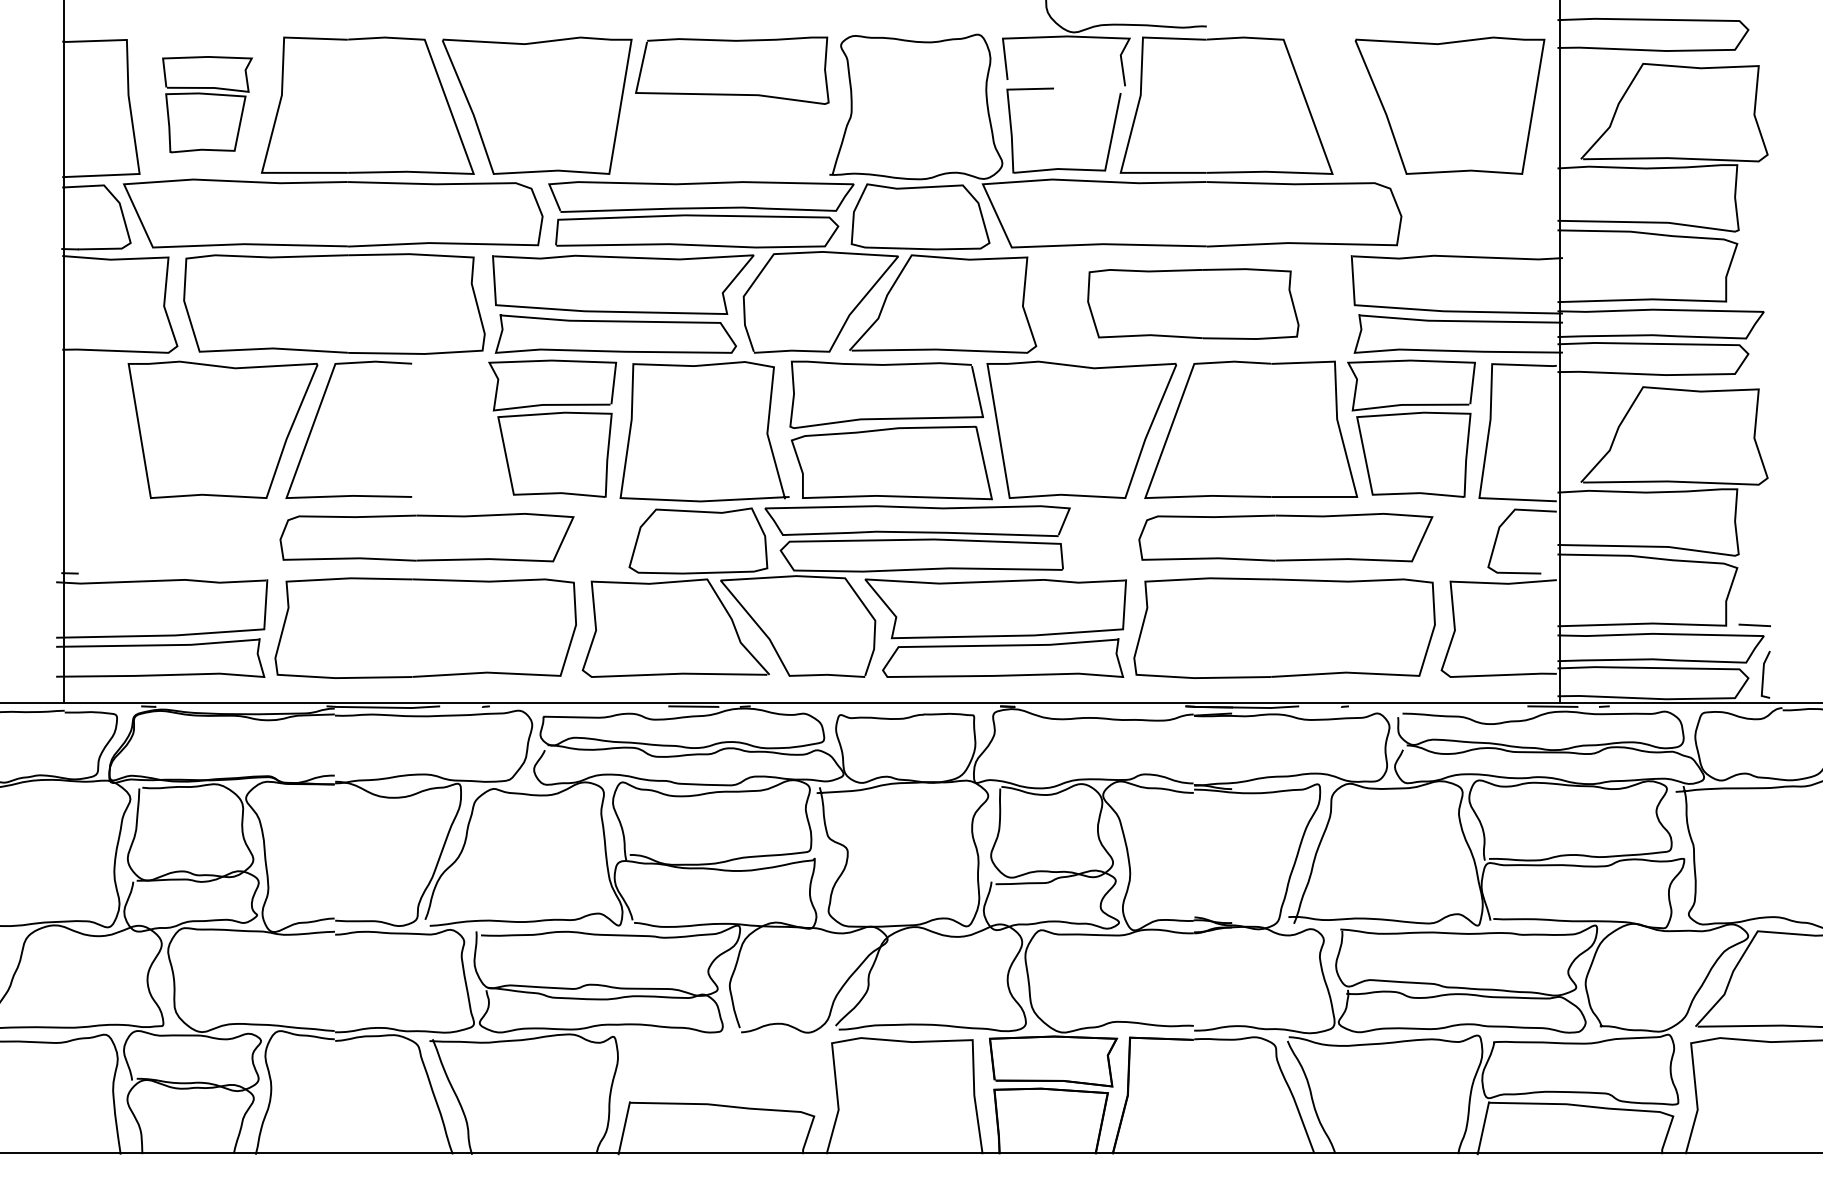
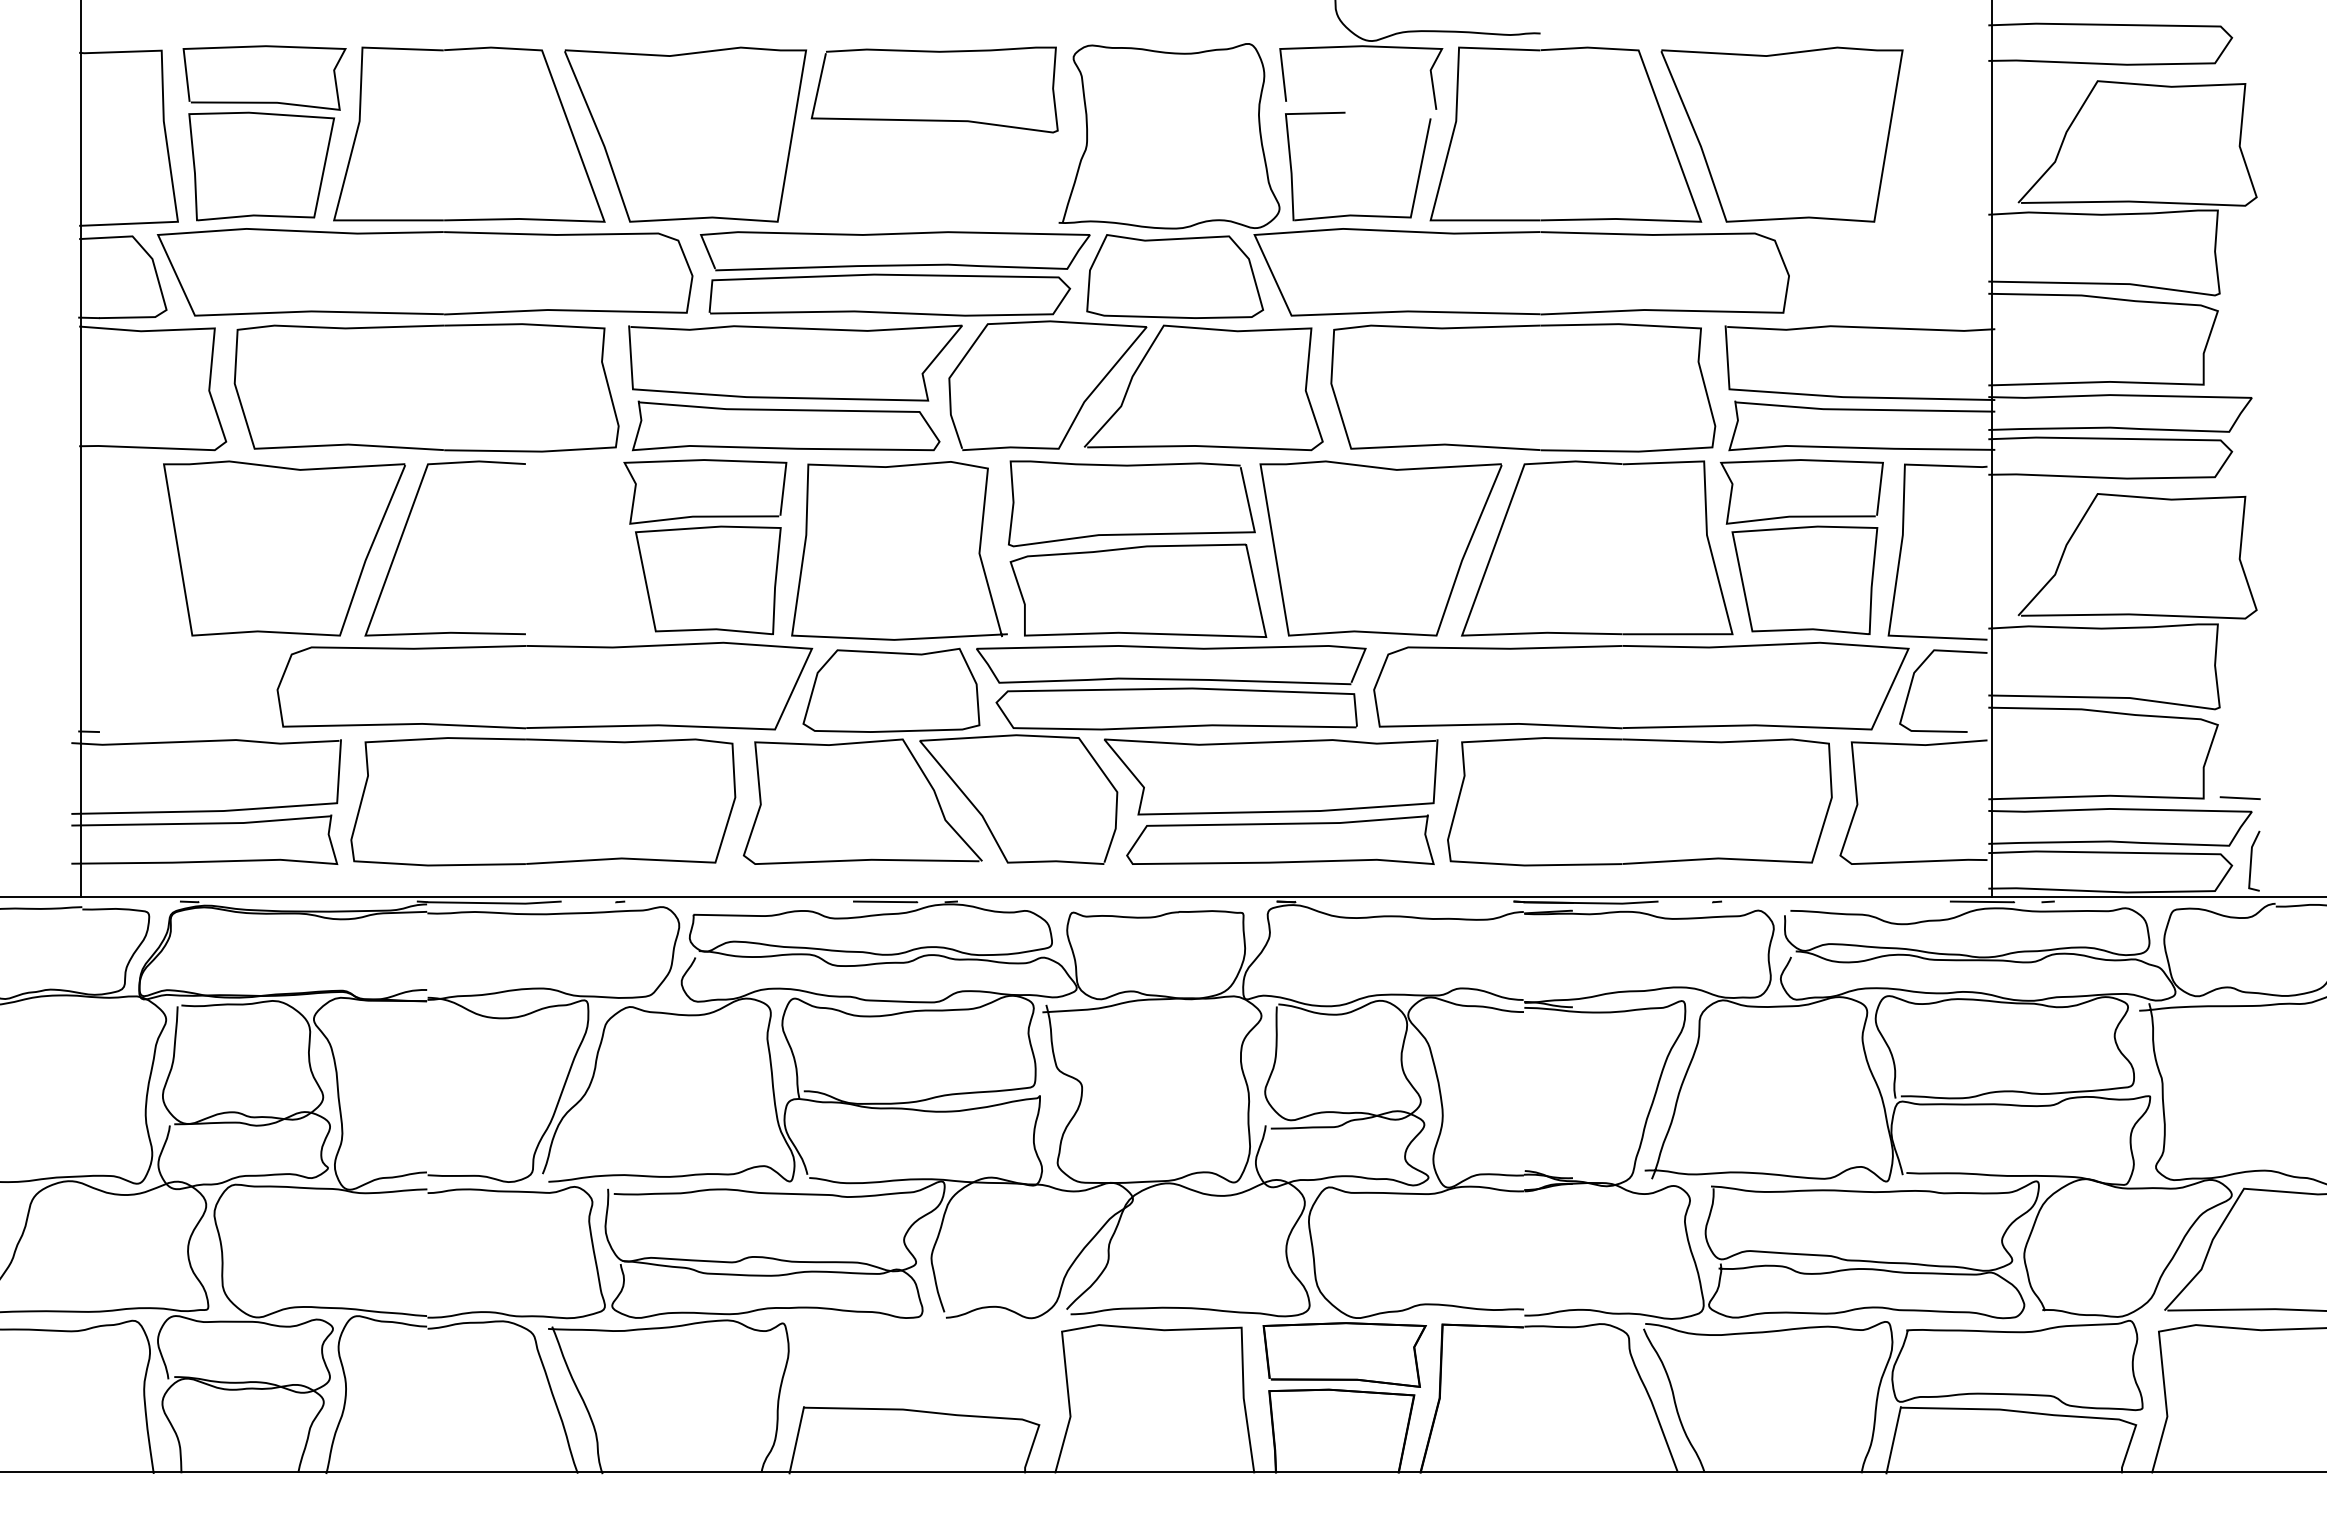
curve: (1443, 44) -> (1773, 56), moved
part: (207, 104) -> (264, 133), size x1.43
part: (1193, 303) -> (1523, 387), size x1.43
part: (426, 537) -> (544, 685), size x1.43
part: (1285, 537) -> (1641, 685), size x1.43

